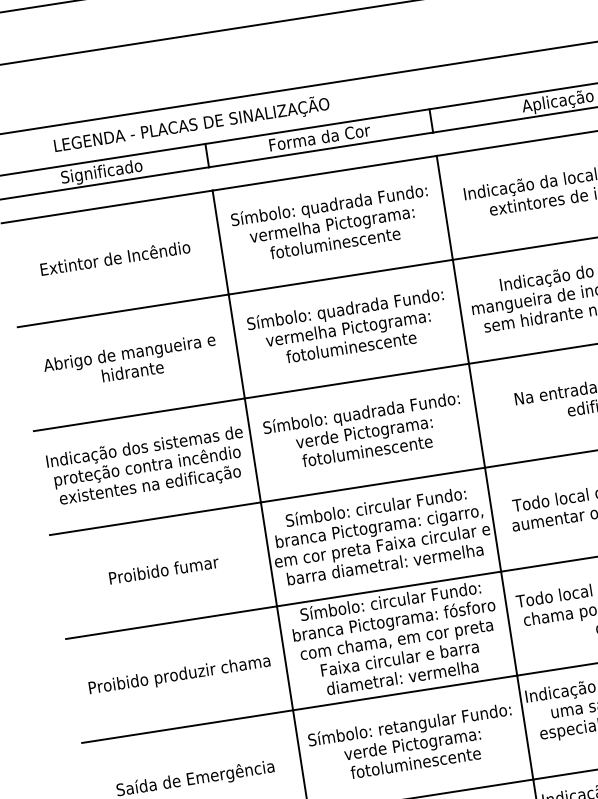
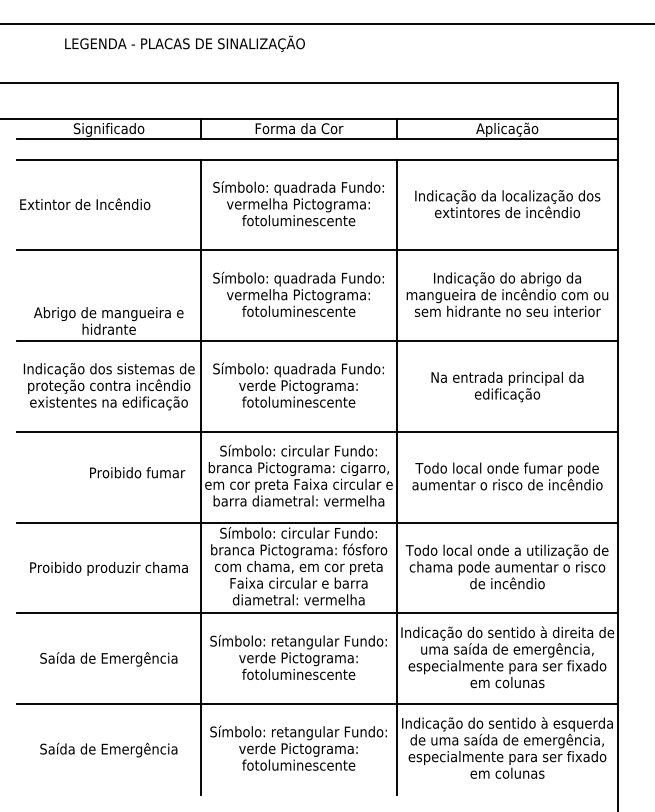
text: (191, 124) -> (184, 43), moved
text: (115, 257) -> (85, 203), moved
text: (130, 361) -> (108, 320), moved
text: (163, 569) -> (137, 472), moved

